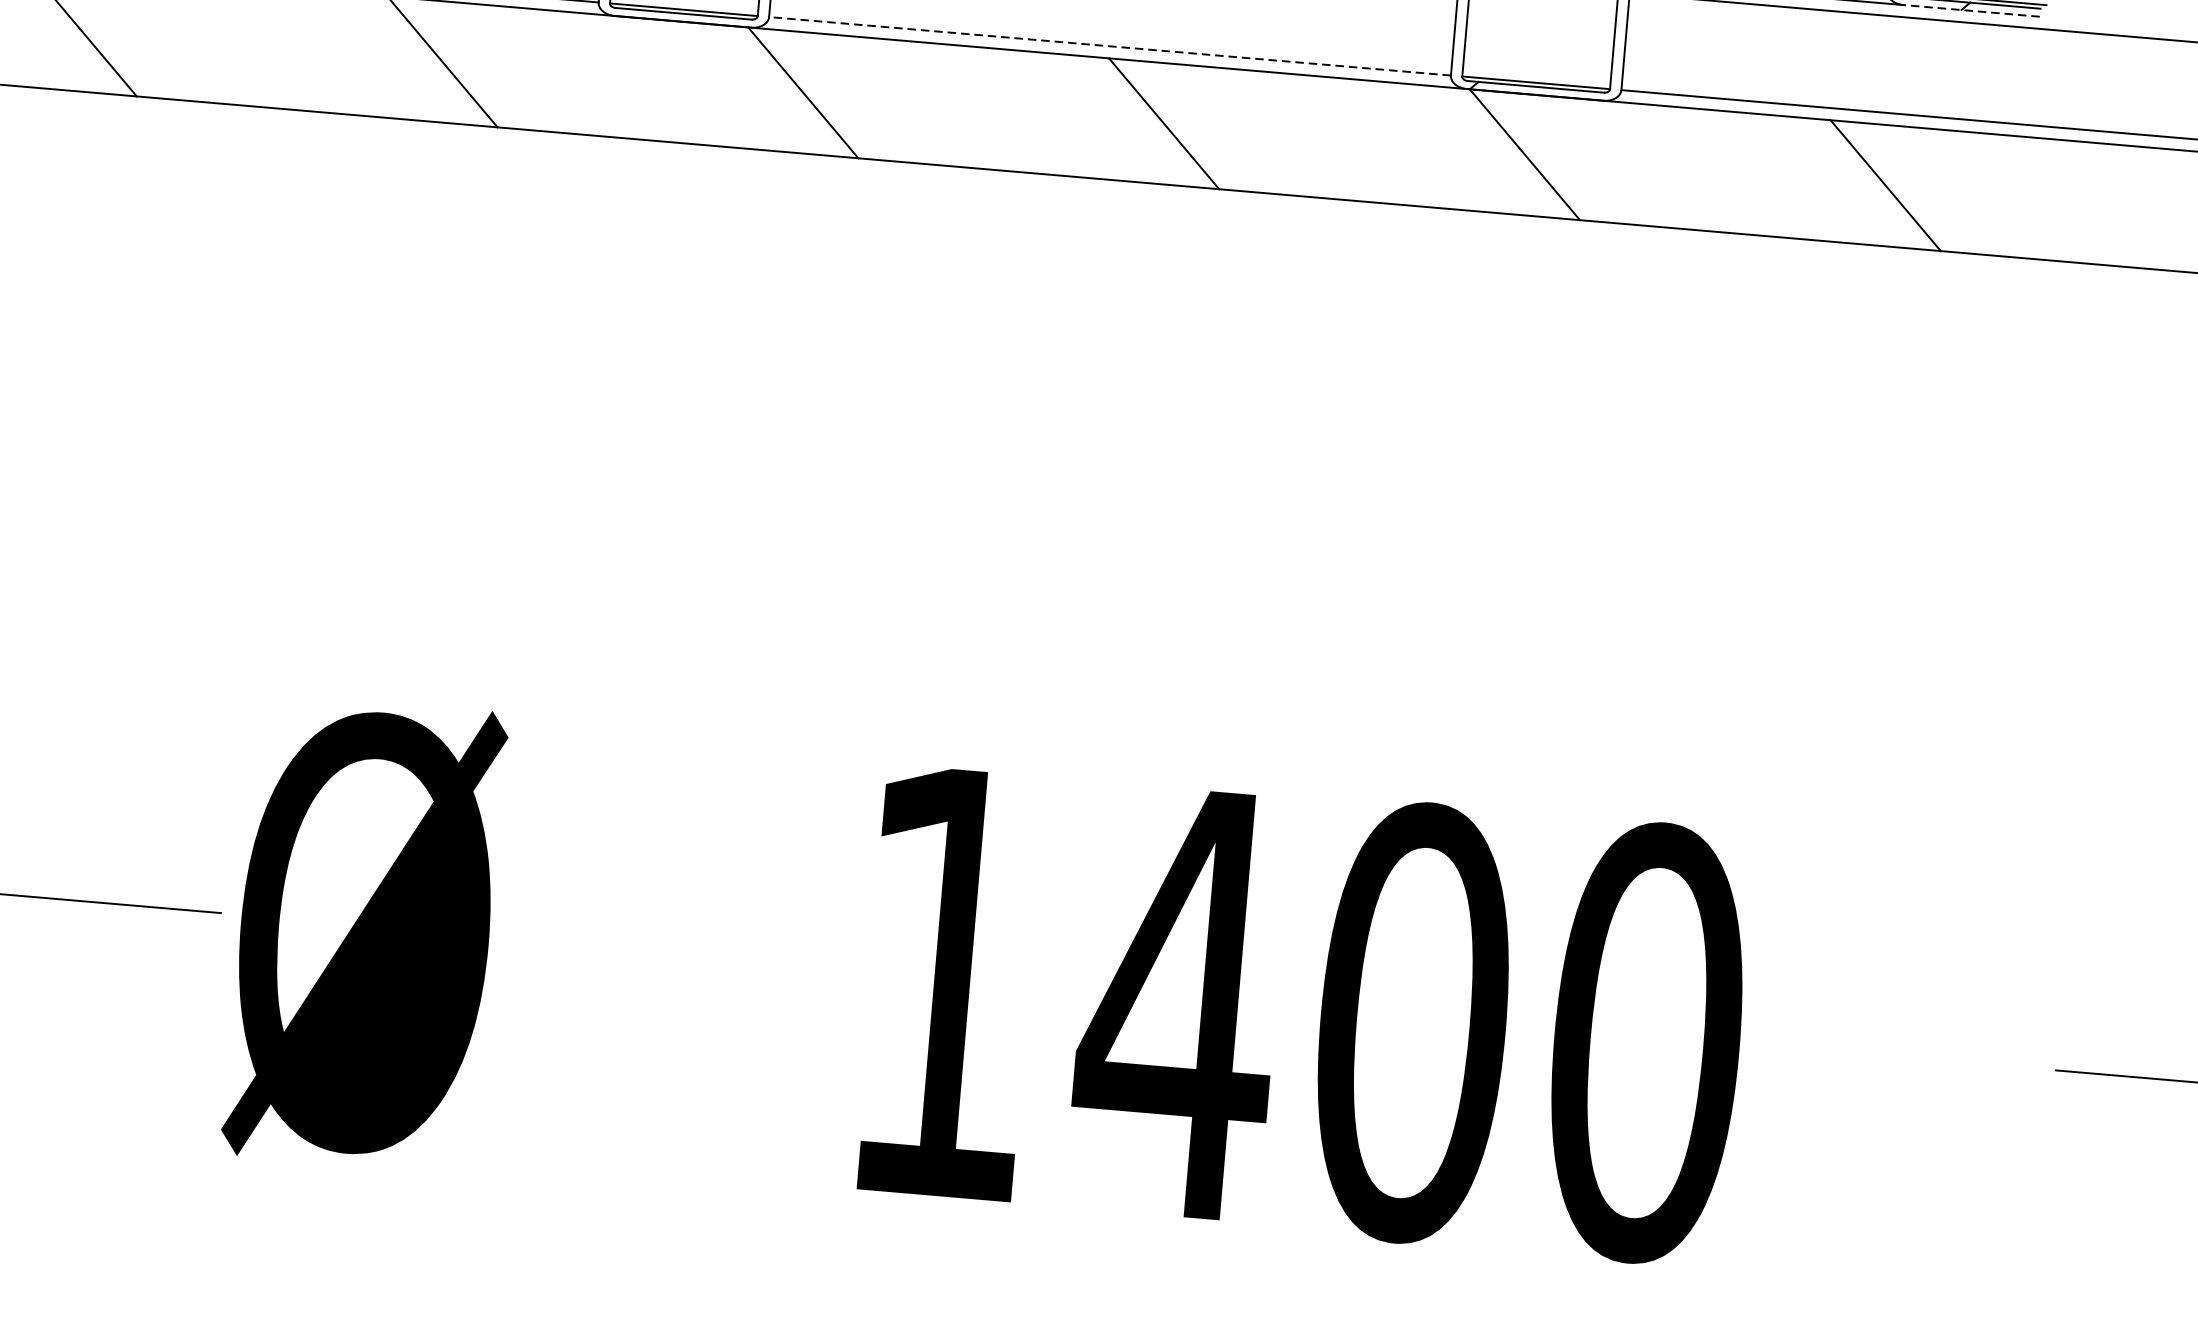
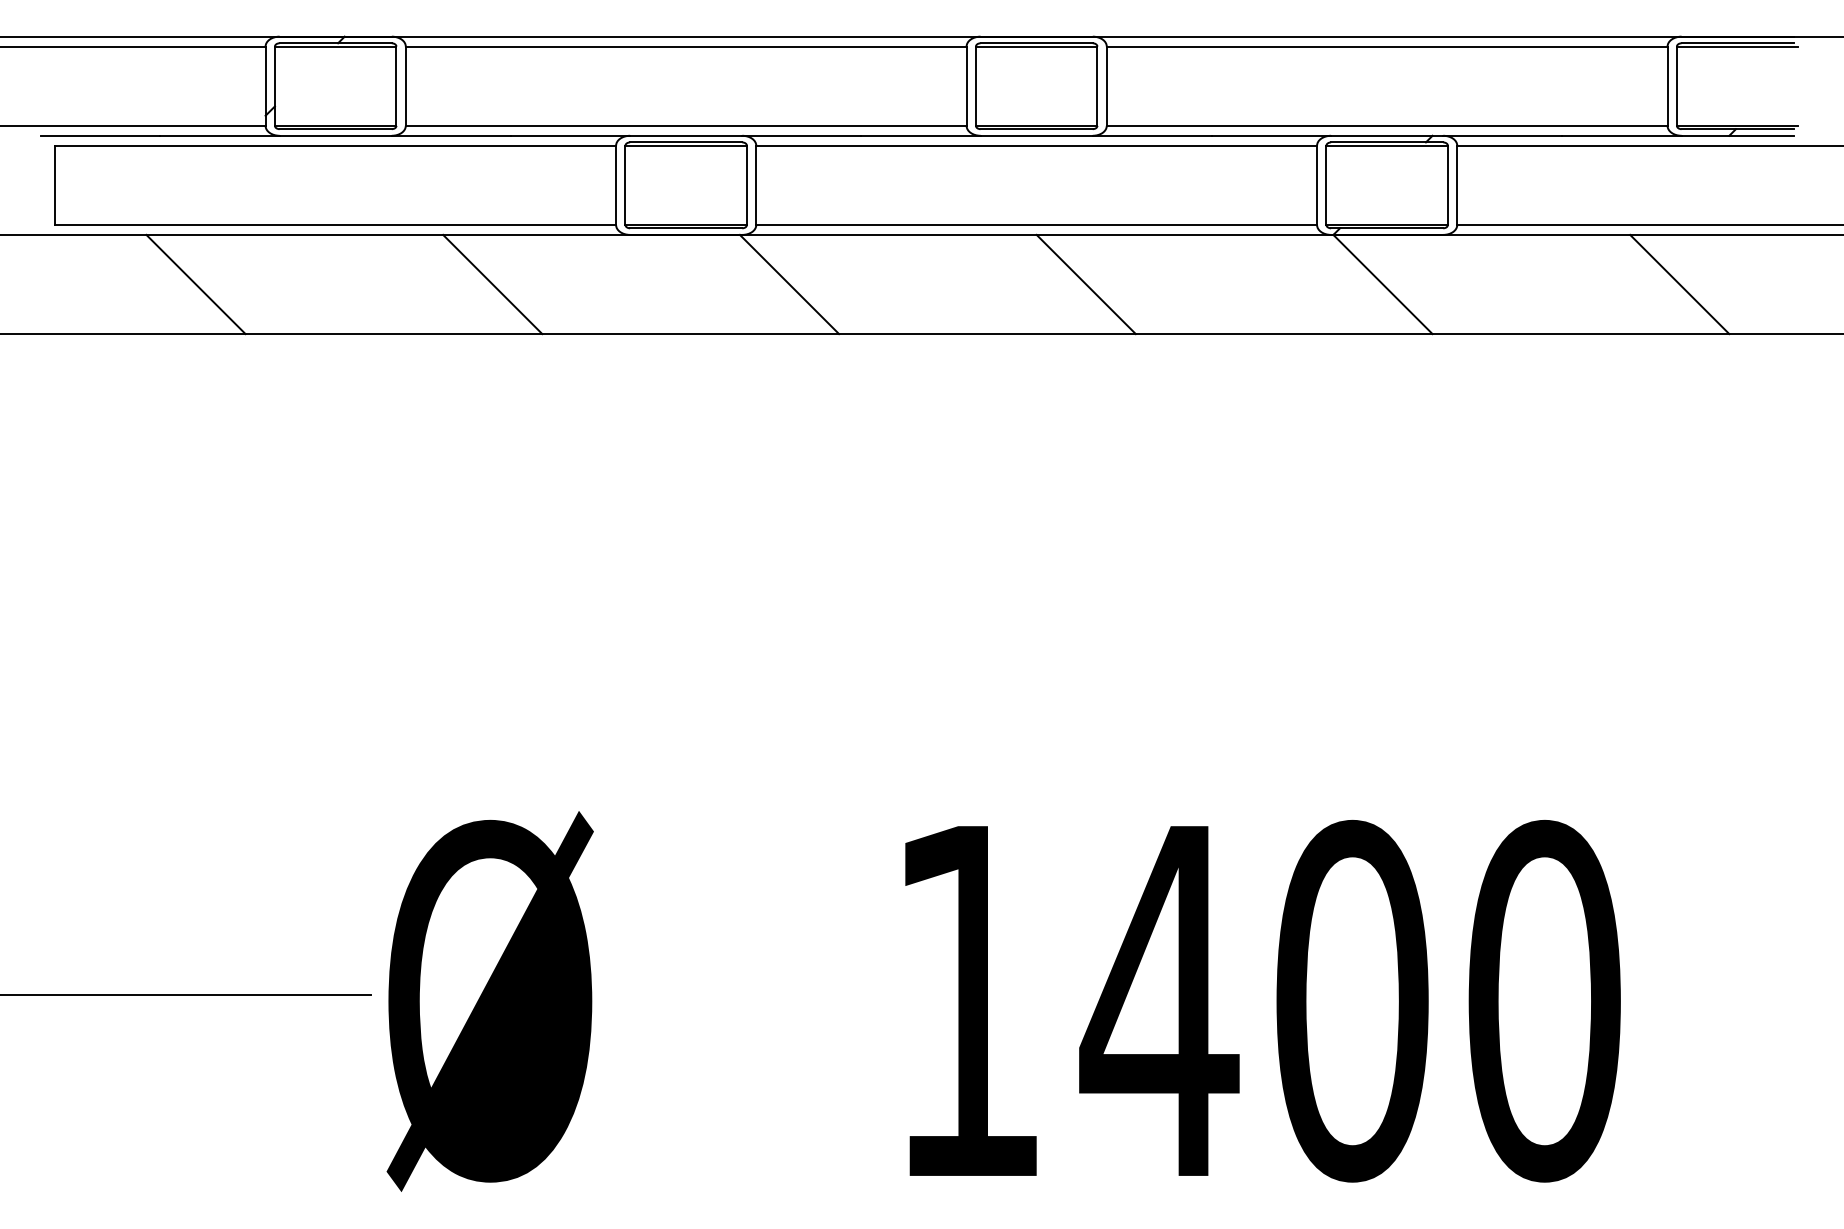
line: (1971, 10) -> (1737, 135), dashed -> solid
line: (1109, 46) -> (1036, 225), dashed -> solid

